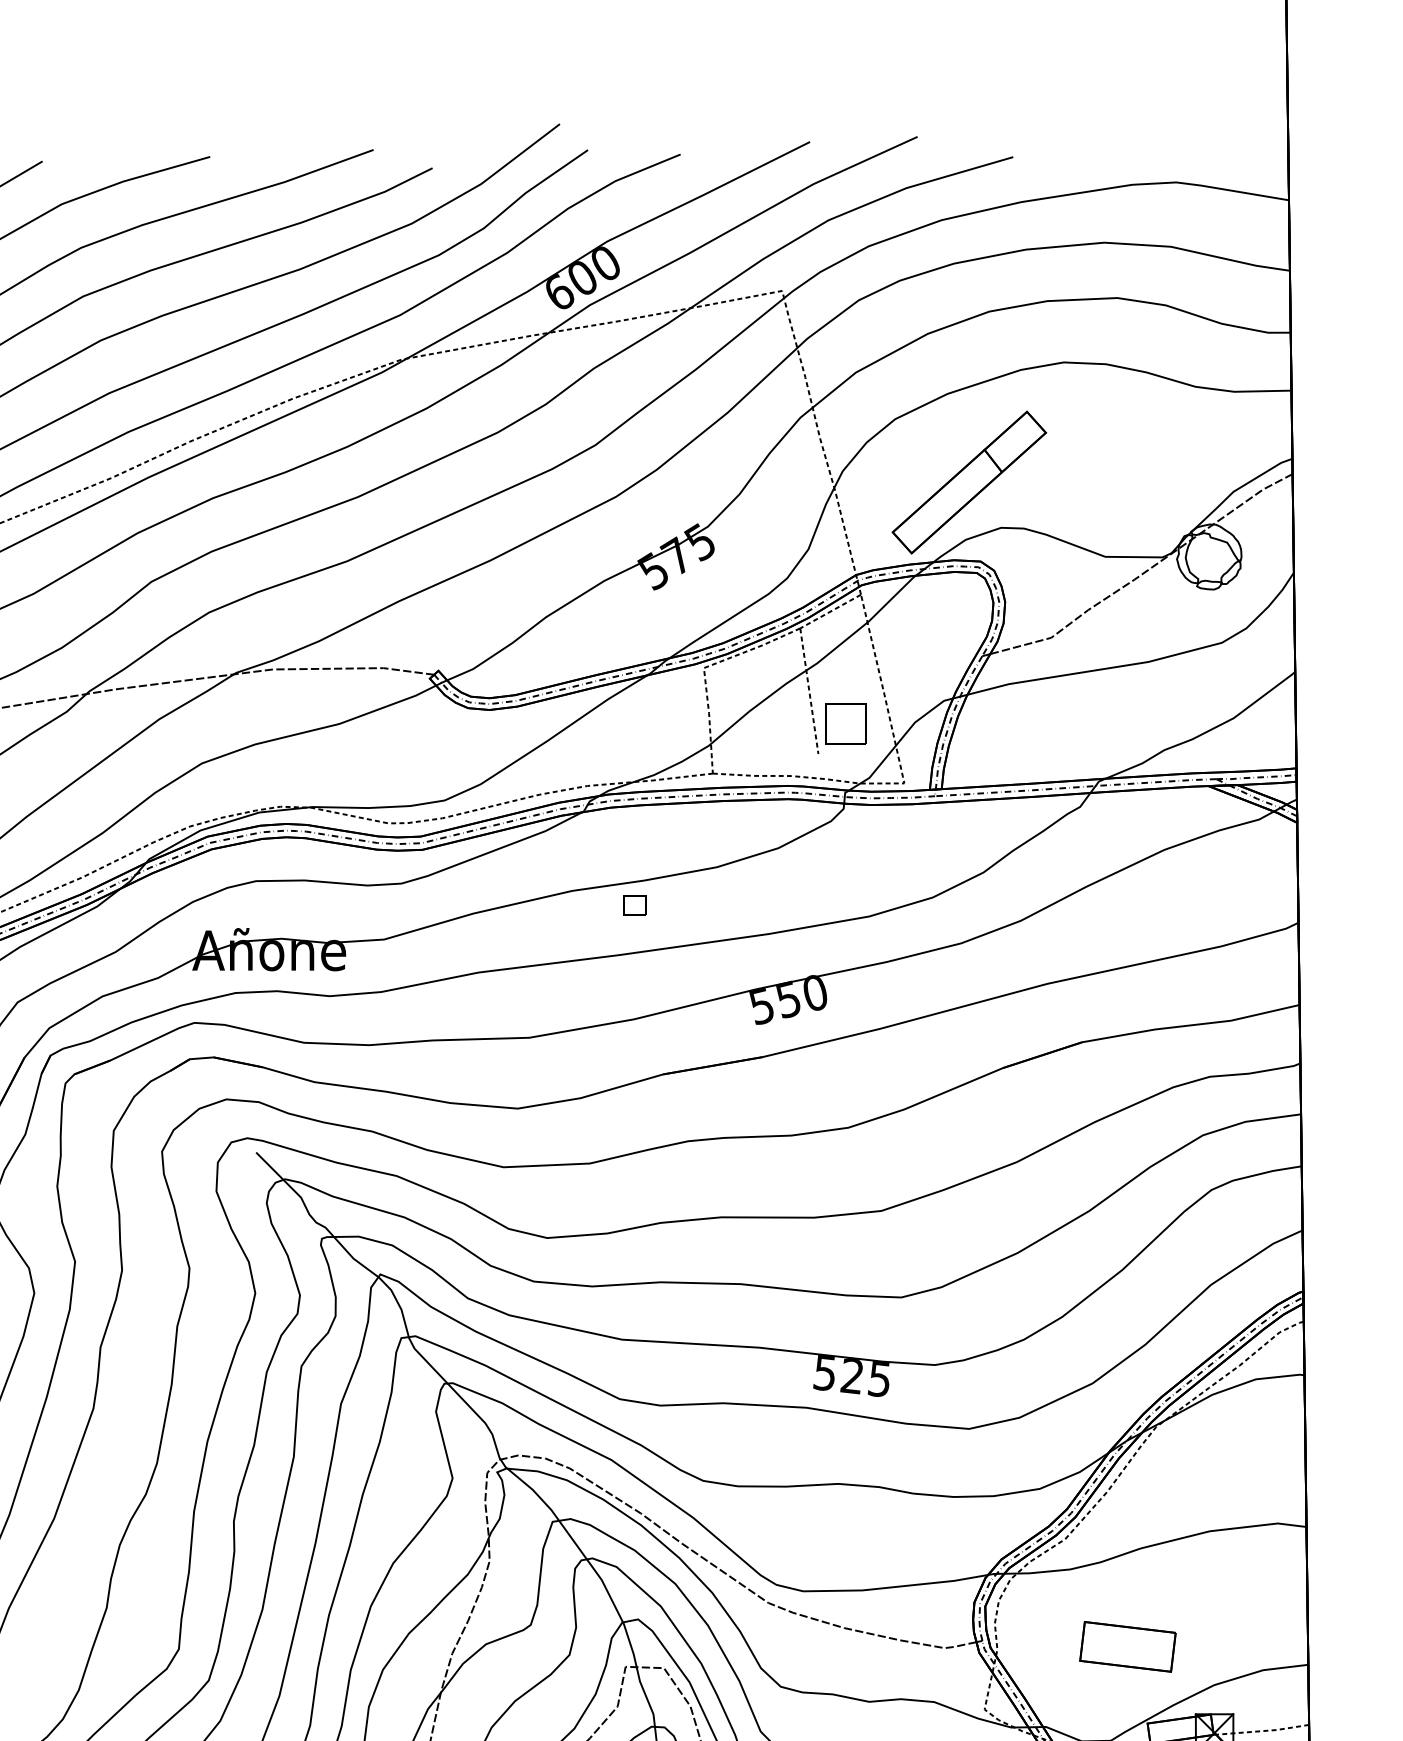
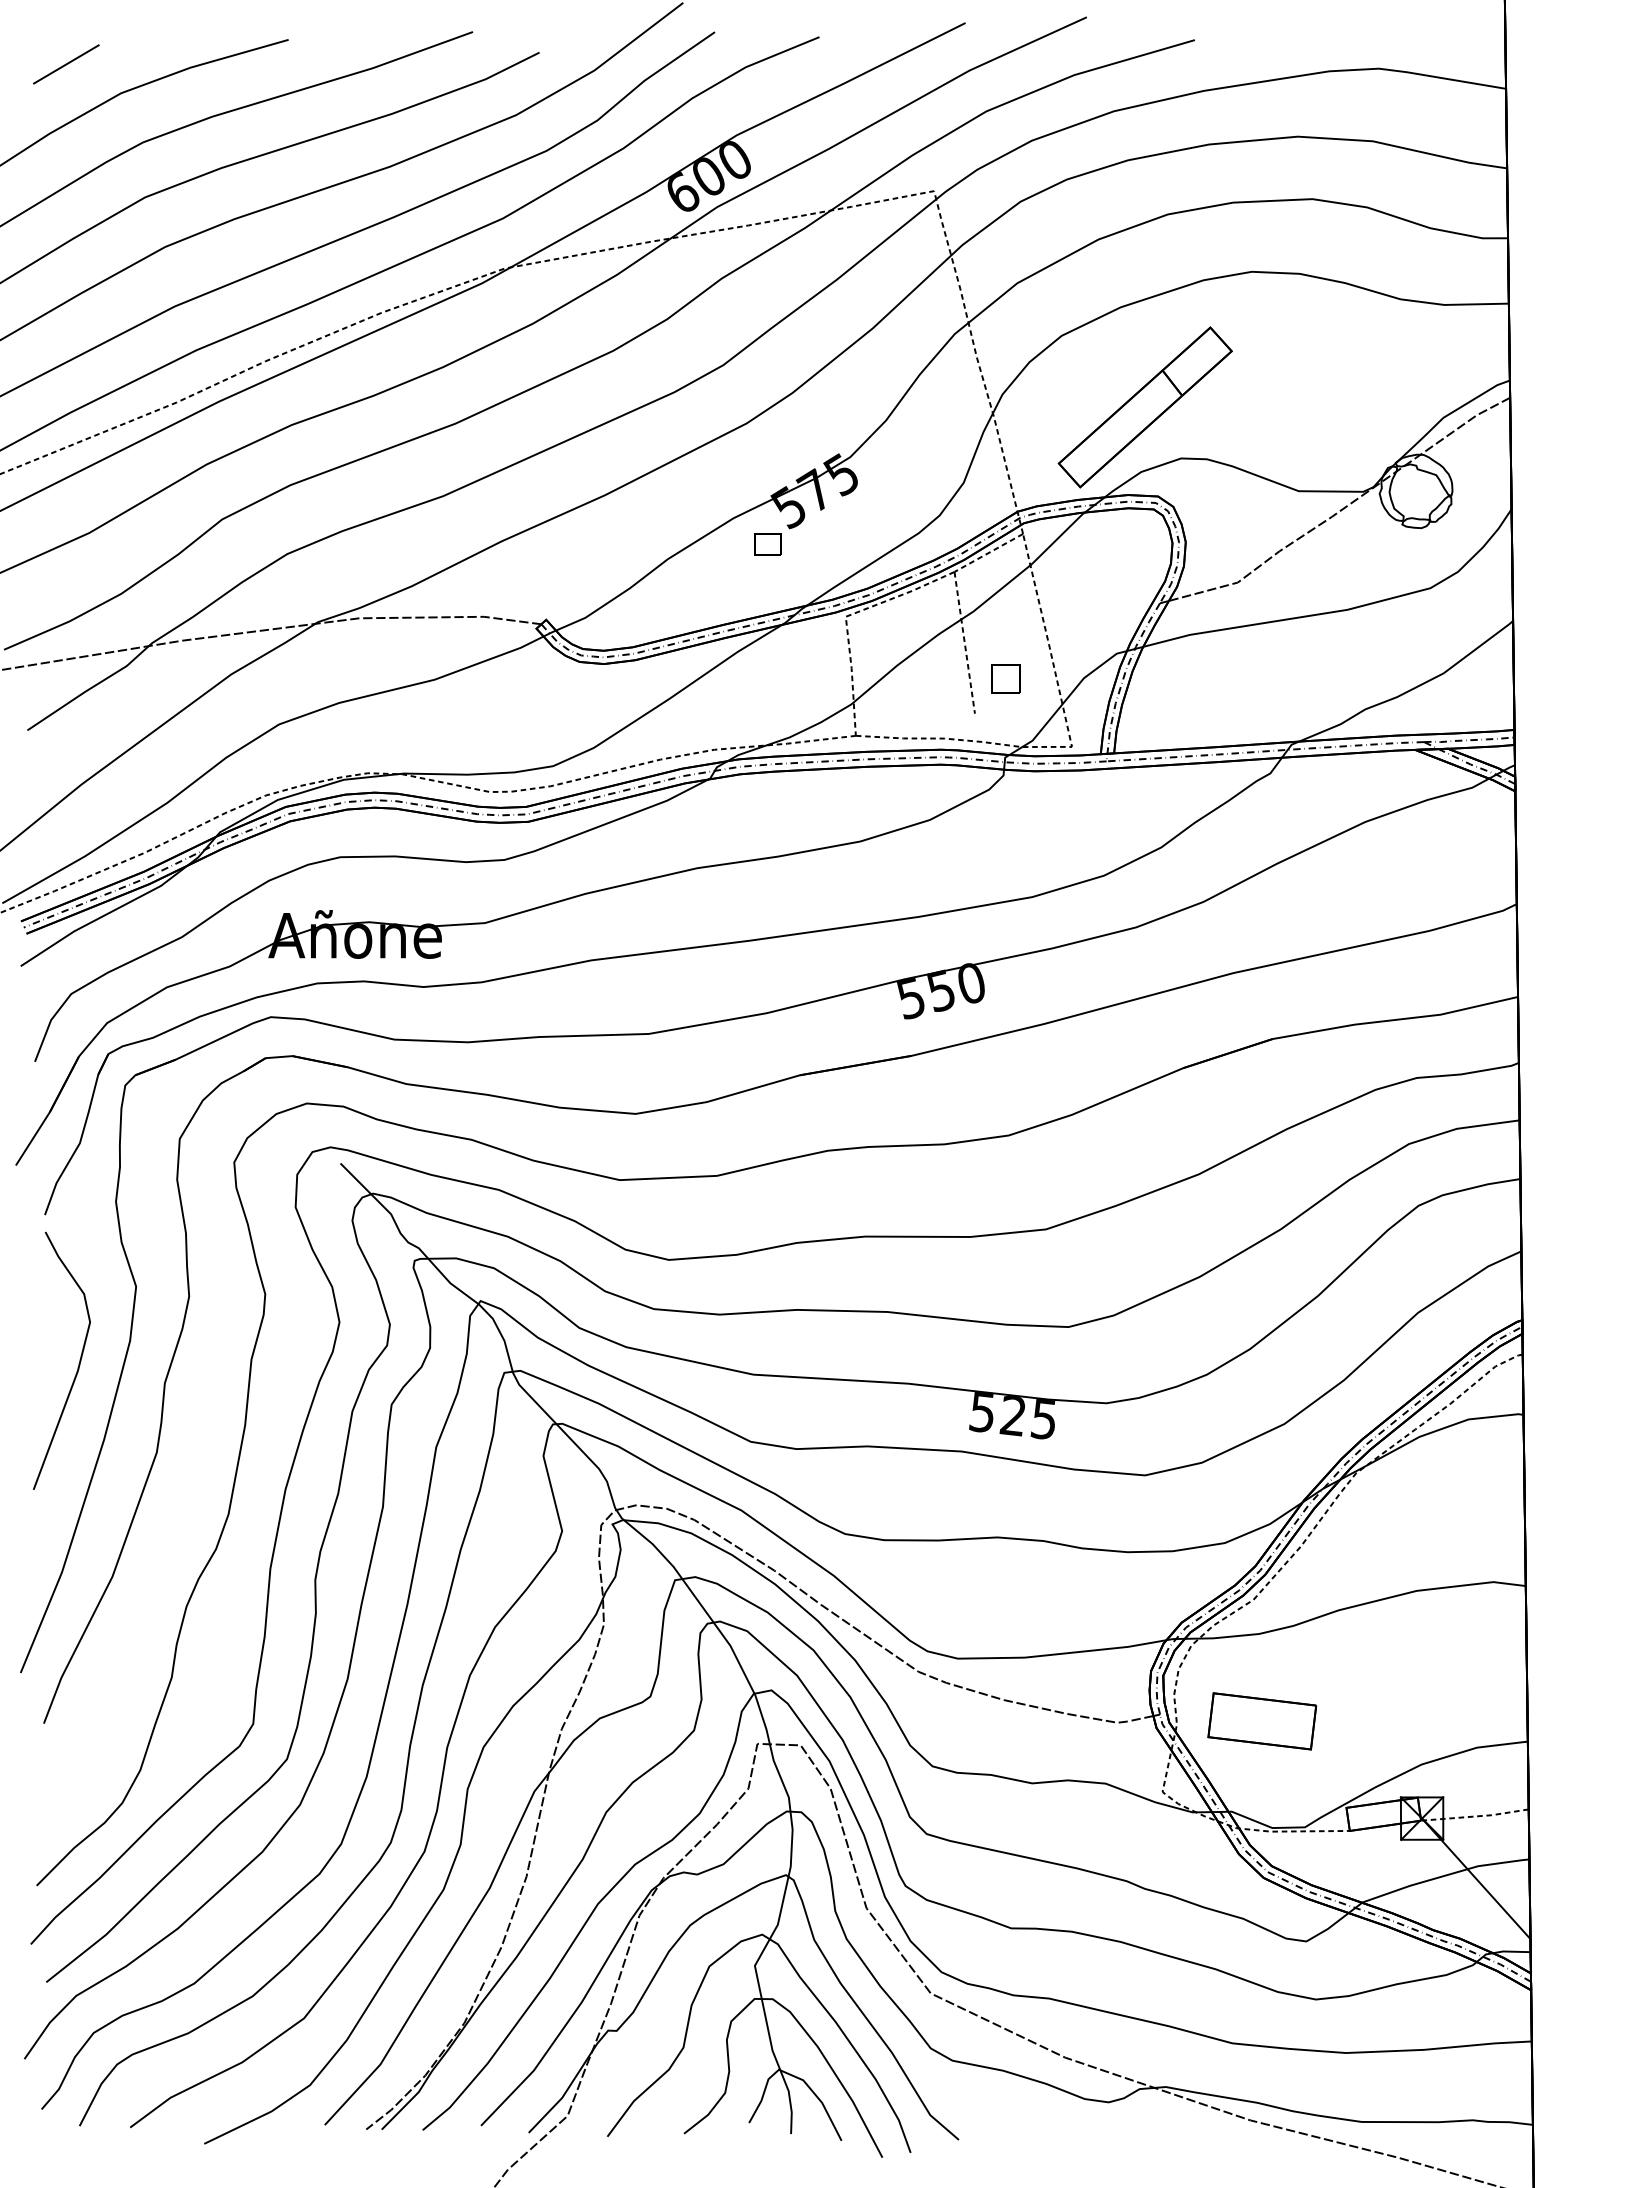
part: (845, 722) -> (1005, 678), size x0.62
part: (634, 905) -> (767, 544), moved
part: (1128, 1647) -> (1262, 1721), moved

